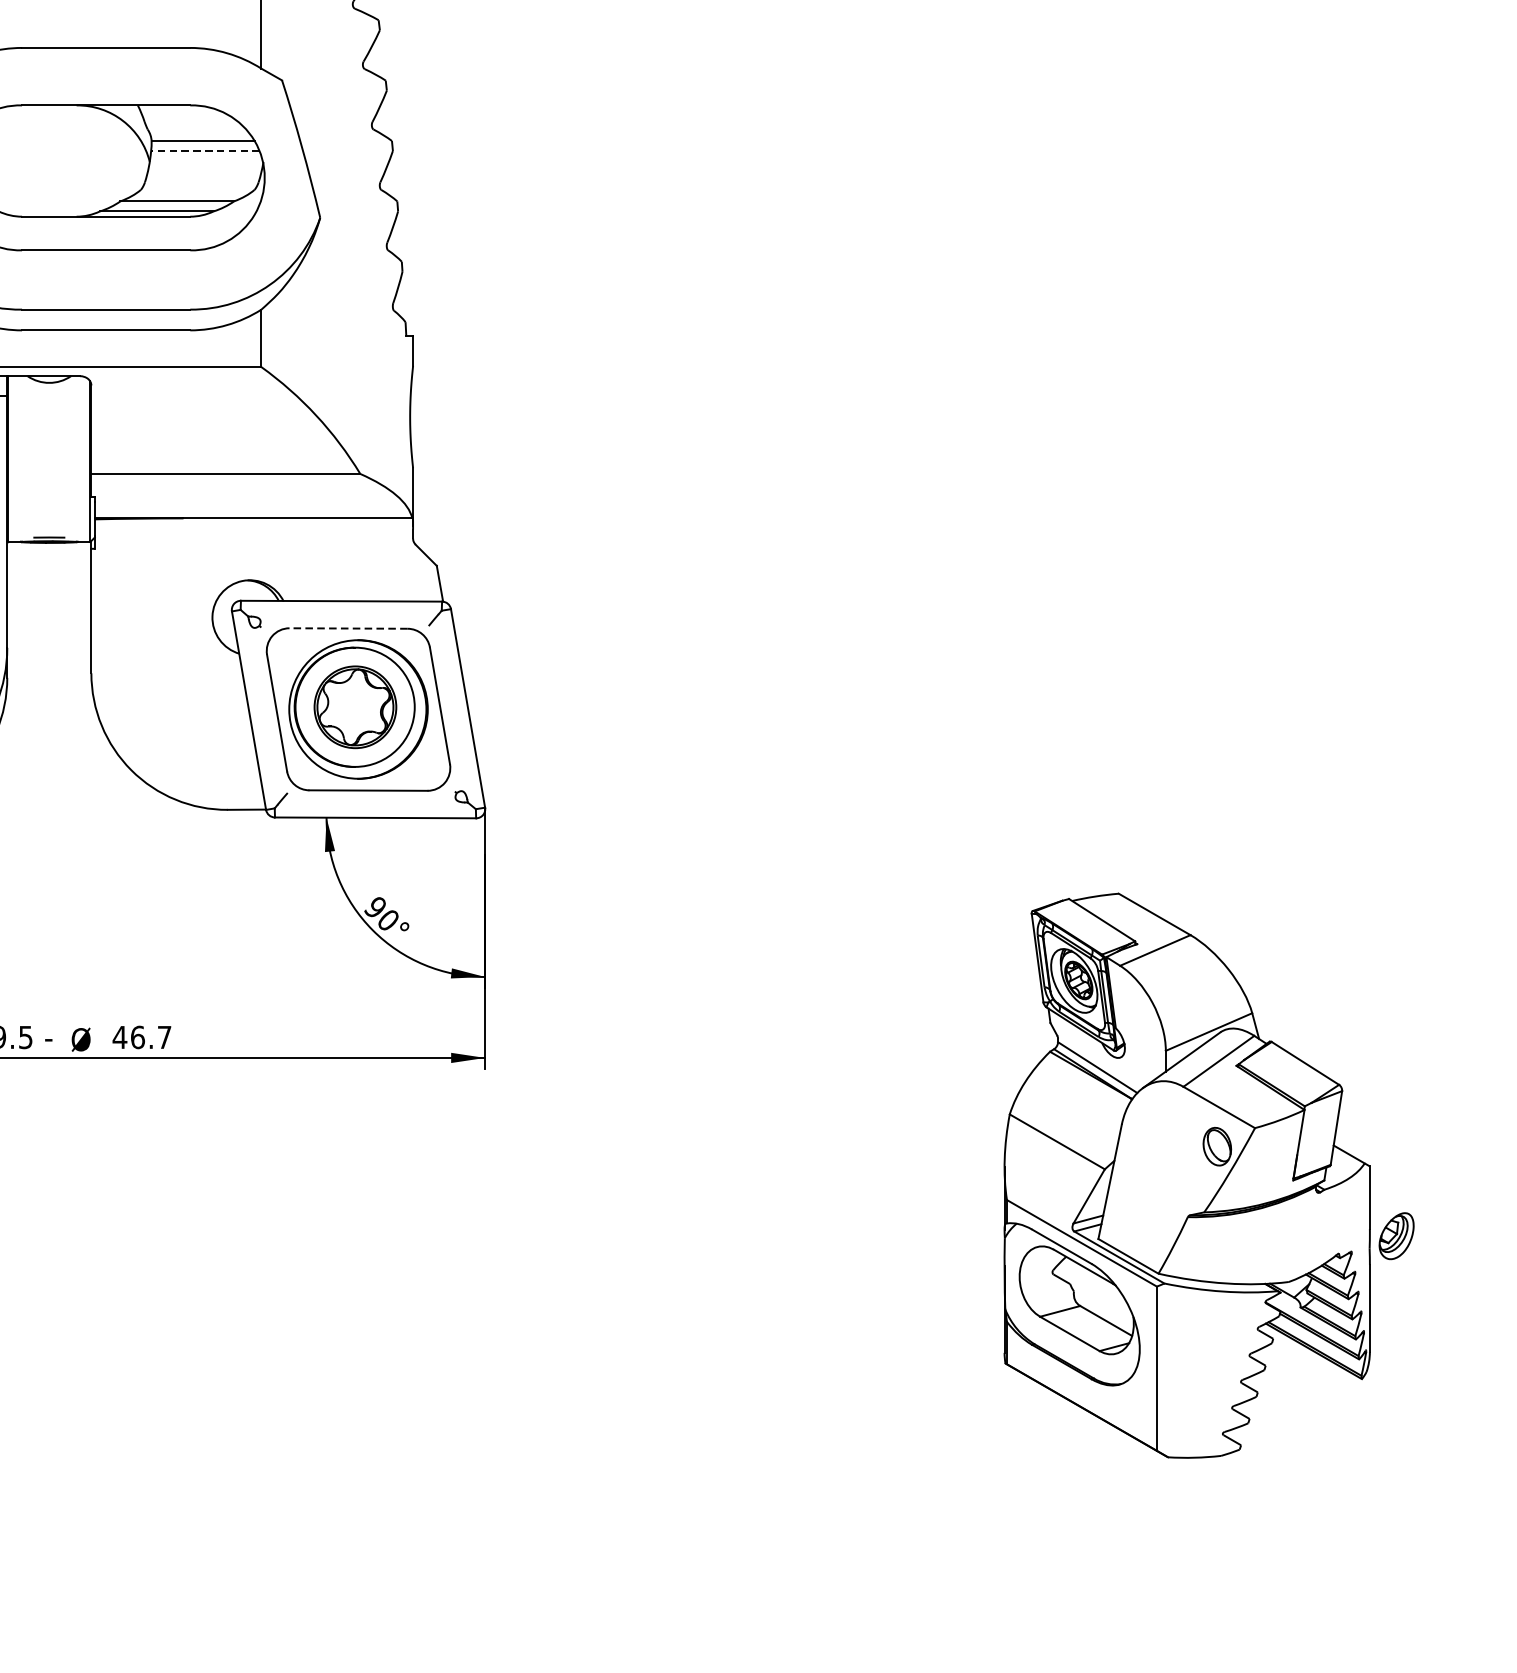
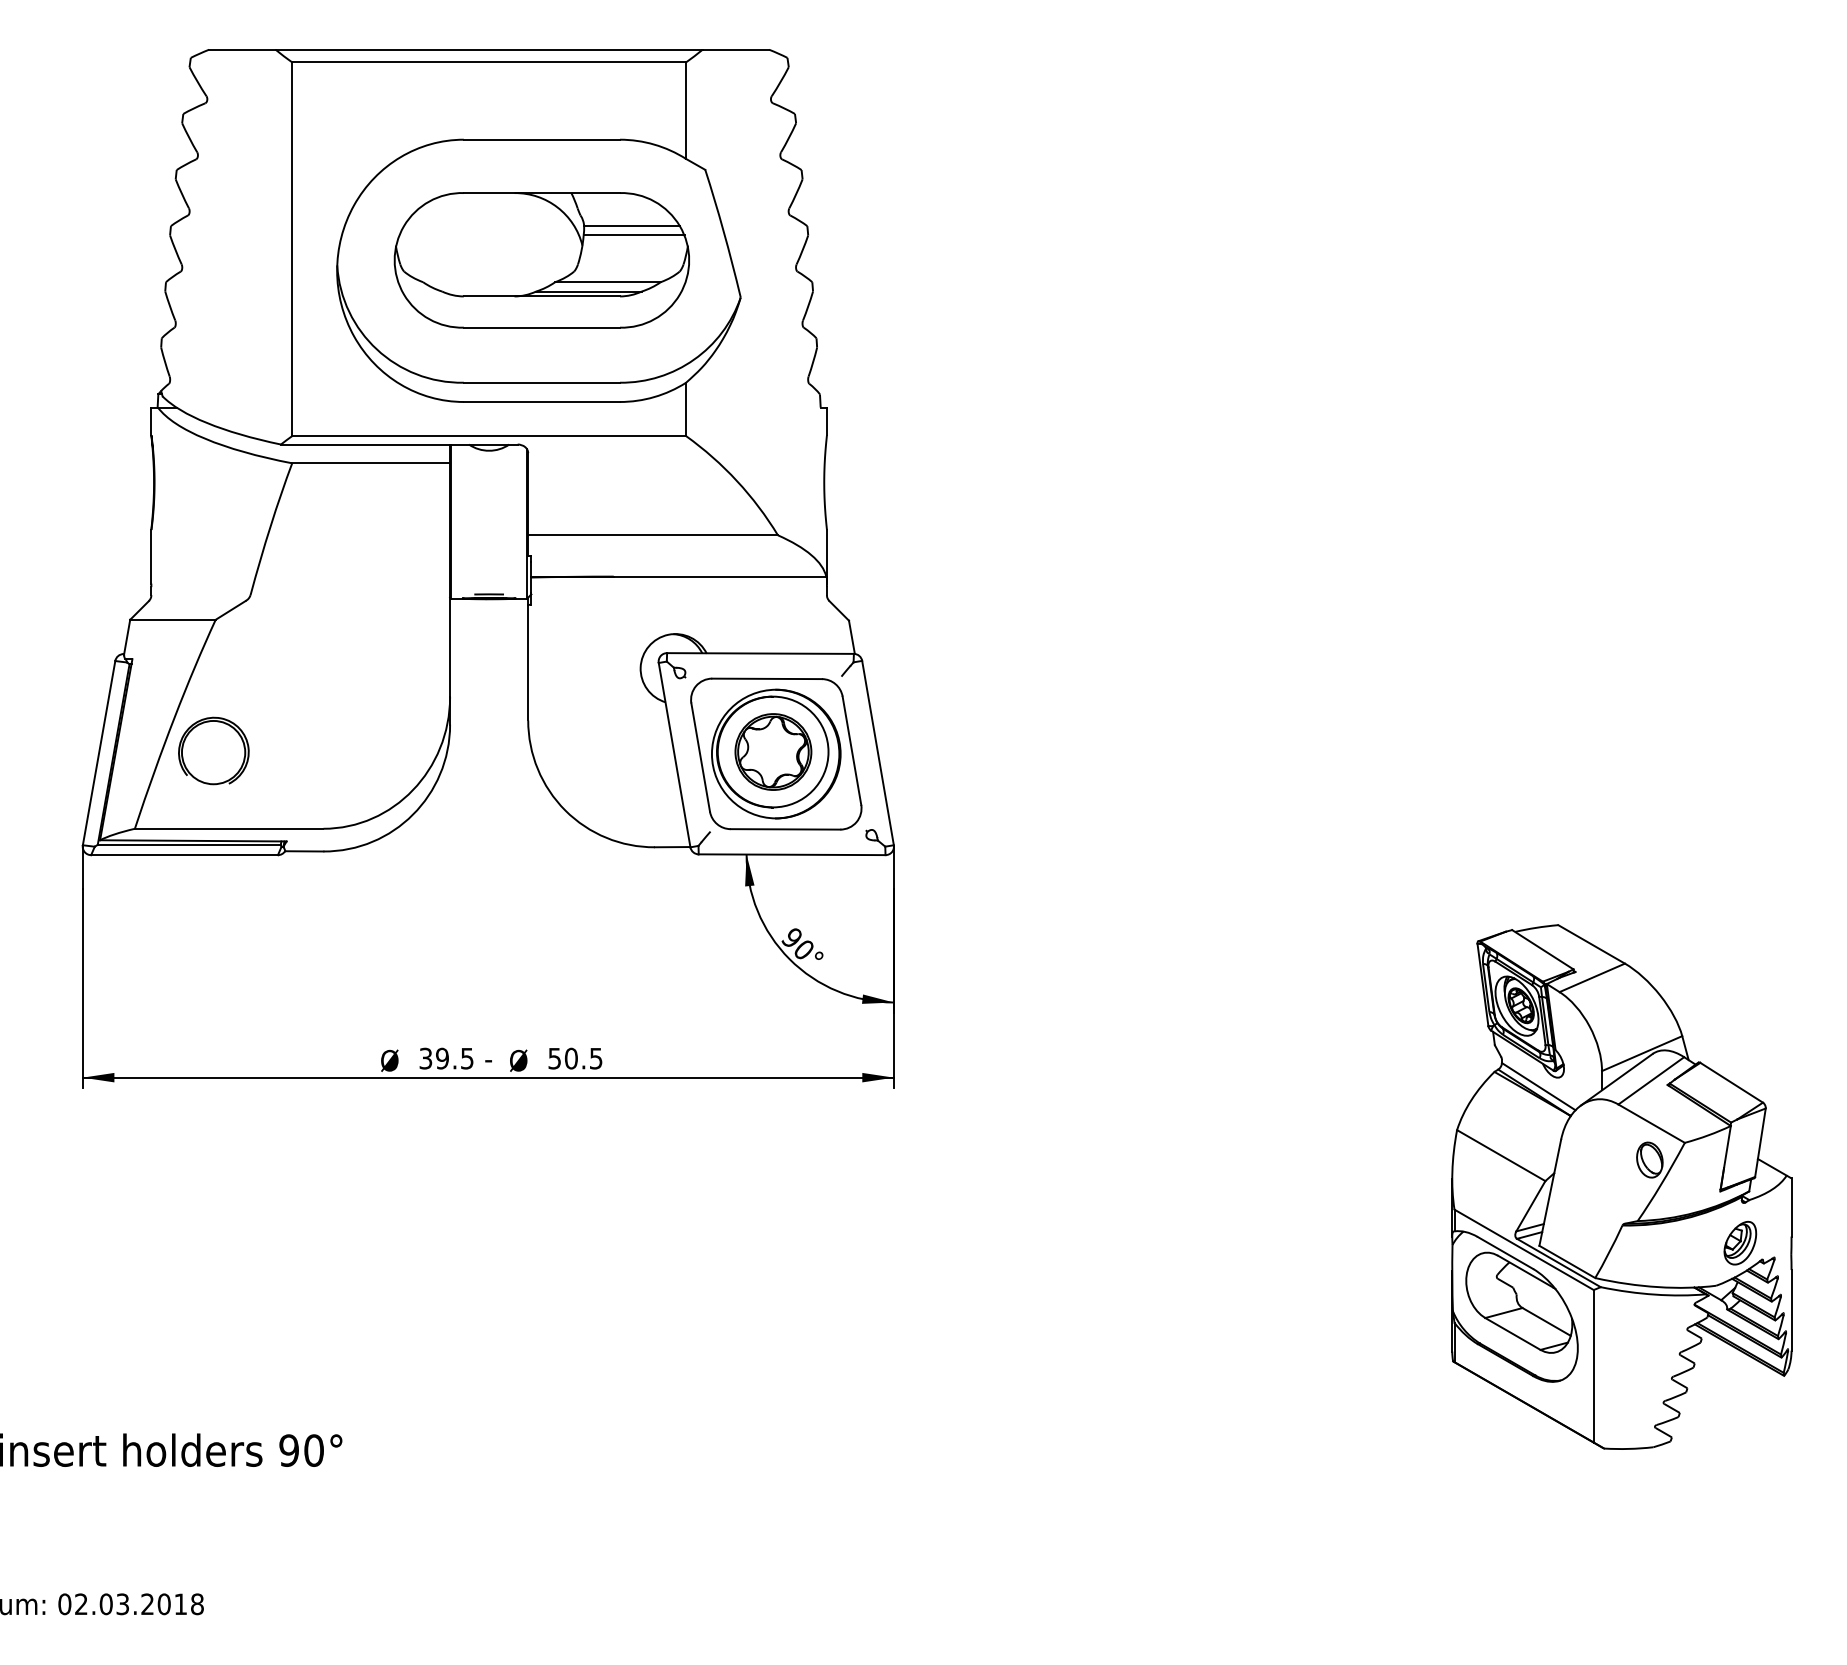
line: (205, 151) -> (634, 235), dashed -> solid
line: (349, 628) -> (767, 678), dashed -> solid
text: (141, 1037) -> (574, 1058), 46.7 -> 50.5
part: (1186, 1175) -> (1621, 1186), moved

